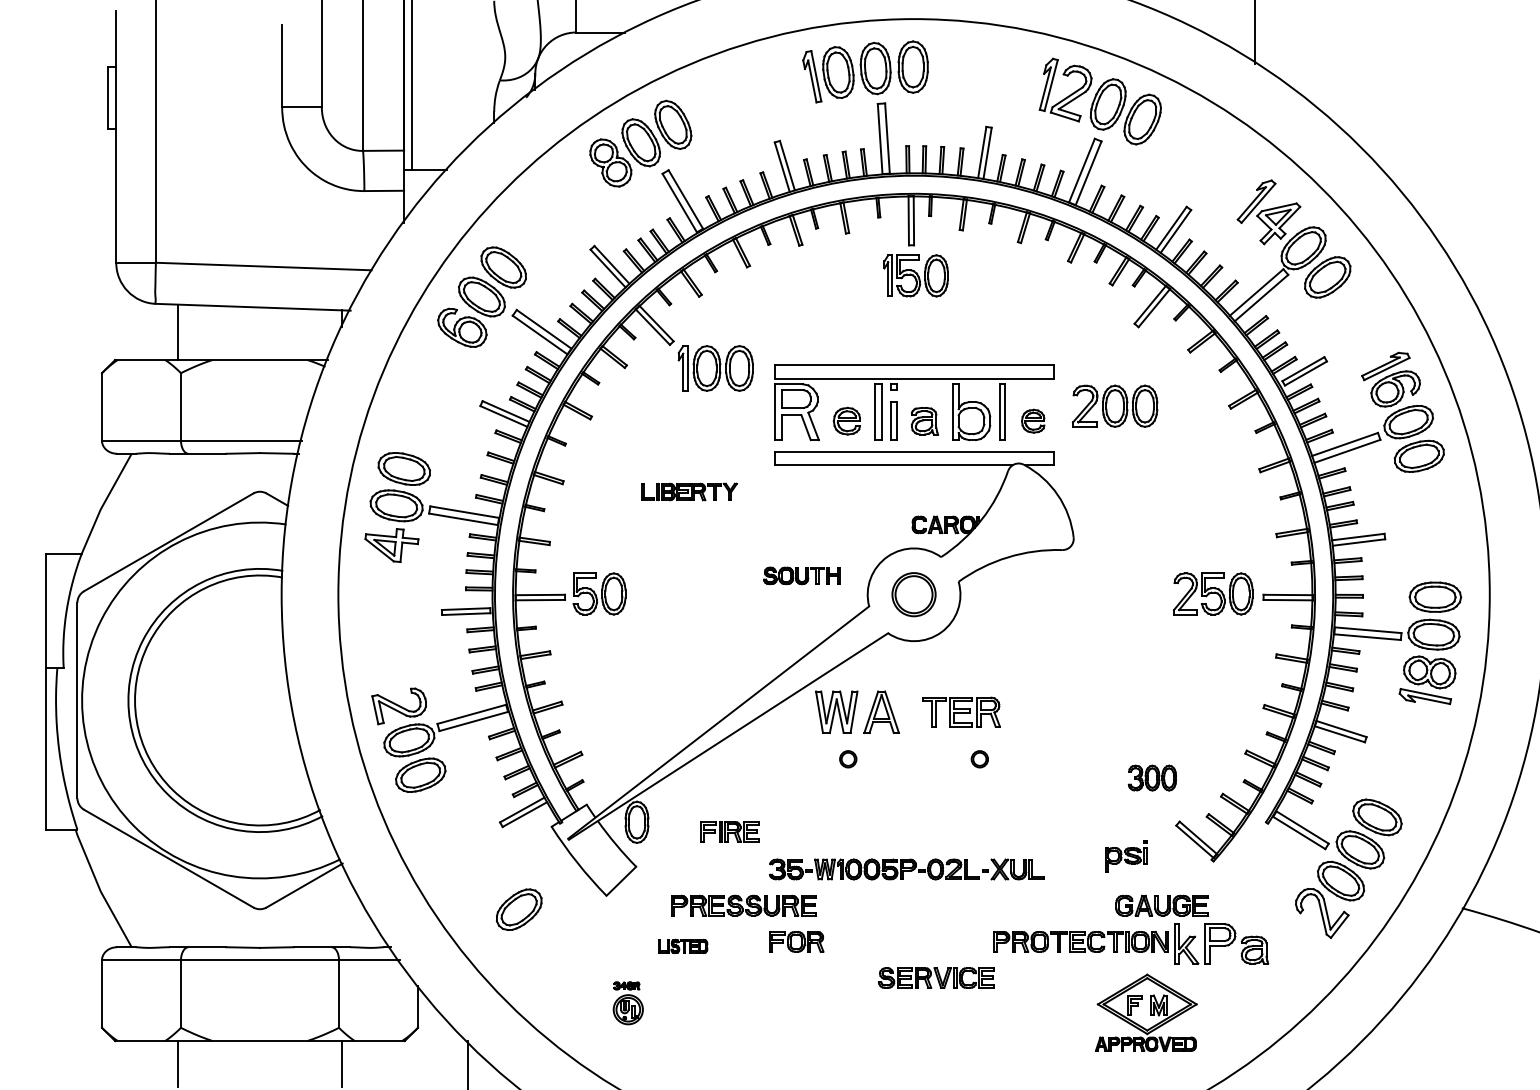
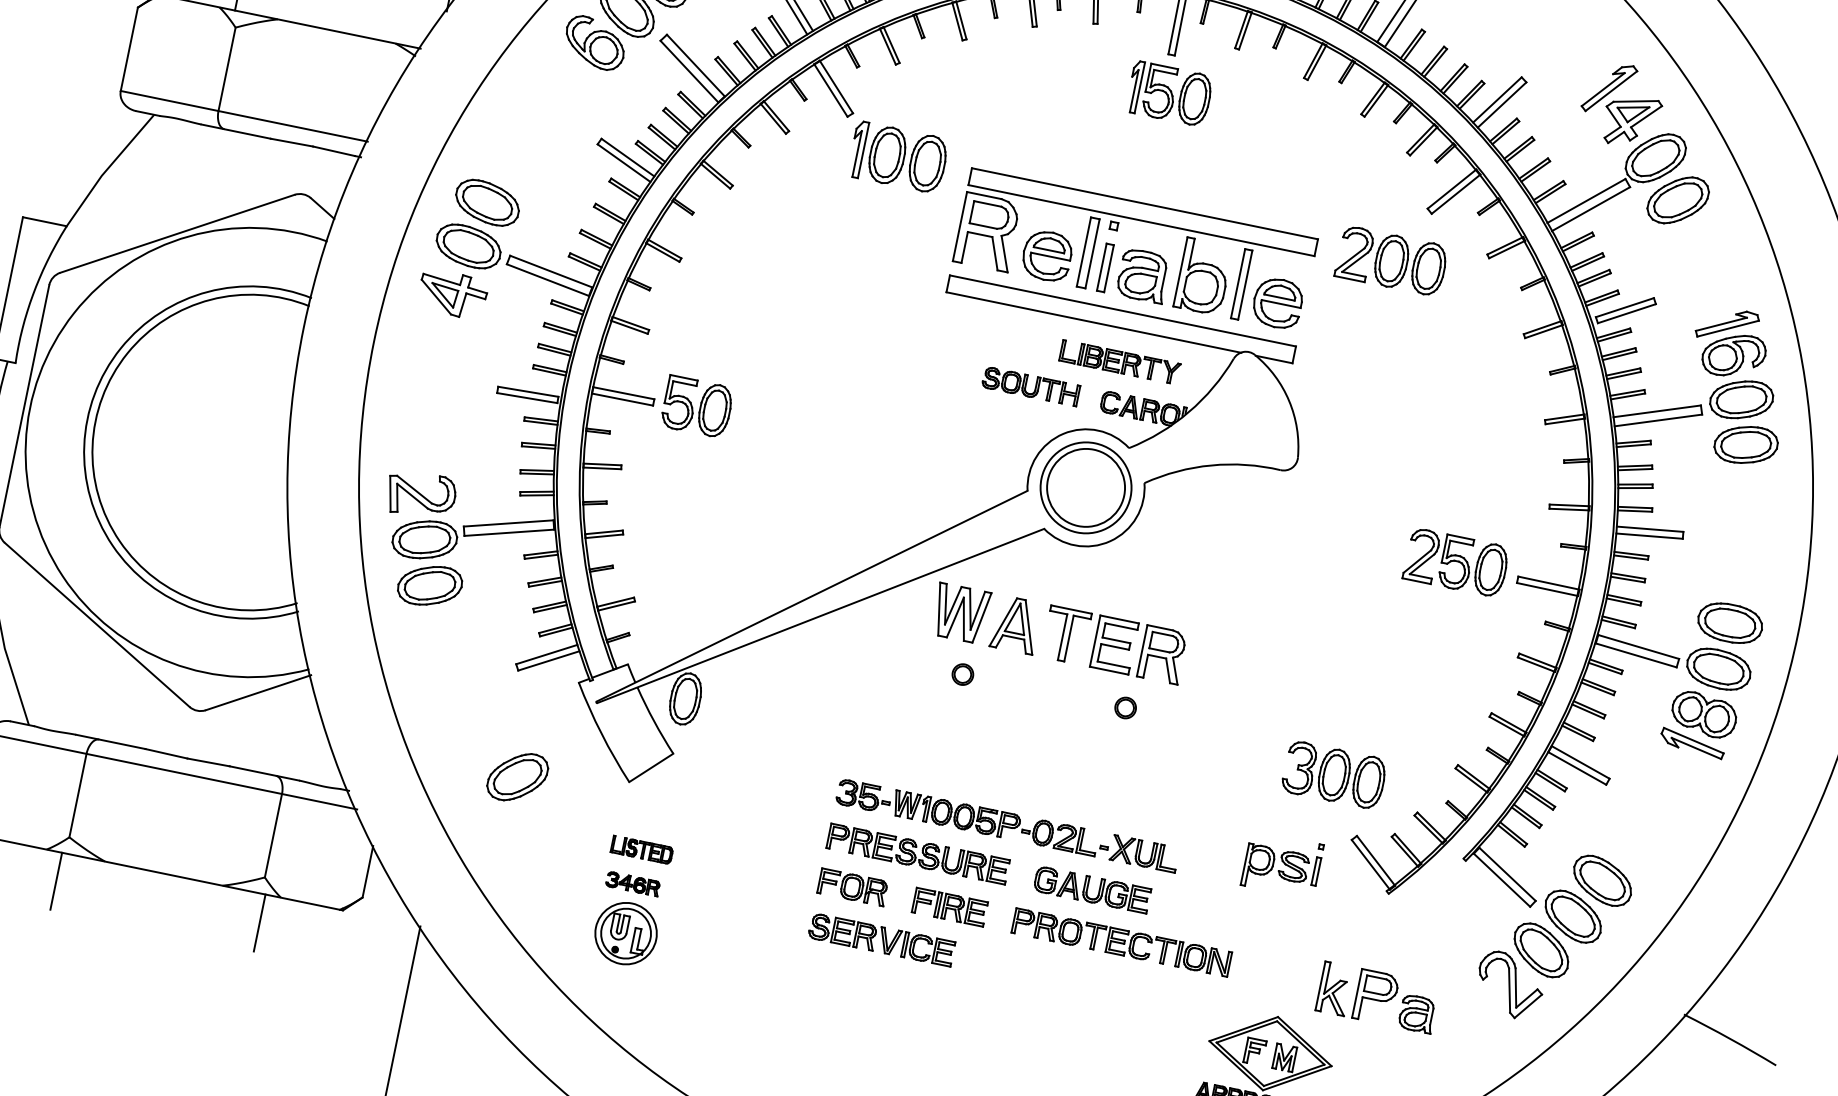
part: (1114, 405) -> (1391, 260), moved
part: (846, 421) -> (1046, 256), size x1.43
part: (924, 421) -> (1142, 276), size x1.43
part: (1032, 421) -> (1276, 303), size x1.67
part: (689, 491) -> (1120, 361), moved
part: (801, 575) -> (1030, 385), moved
part: (913, 594) -> (1085, 487), size x1.67
part: (961, 711) -> (1115, 644), size x1.43
part: (1152, 777) -> (1334, 774), size x1.67
part: (729, 831) -> (949, 906), moved
part: (1126, 855) -> (1282, 864), size x1.43
part: (743, 905) -> (917, 853), moved
part: (1161, 905) -> (1091, 889), moved
part: (1080, 941) -> (1120, 941), moved
part: (683, 945) -> (642, 848), moved
part: (936, 977) -> (881, 939), moved
part: (628, 1003) -> (629, 920), size x1.67

